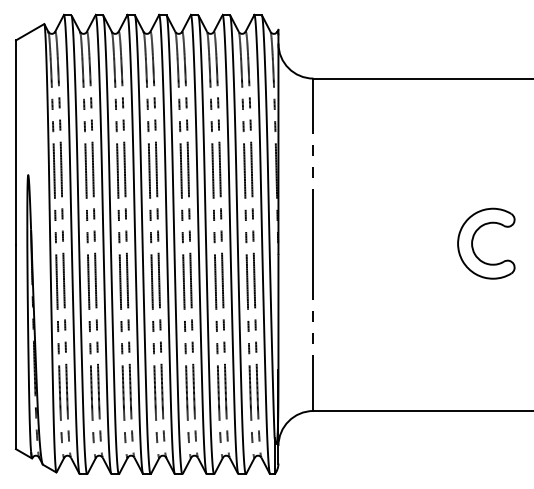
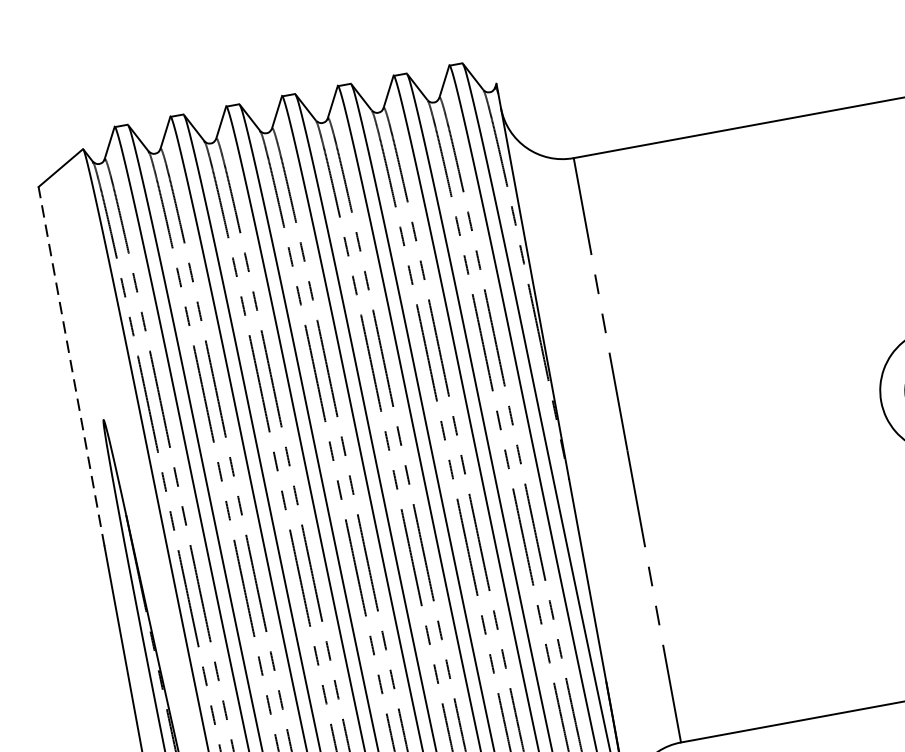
line: (16, 142) -> (72, 366), solid -> dashed

